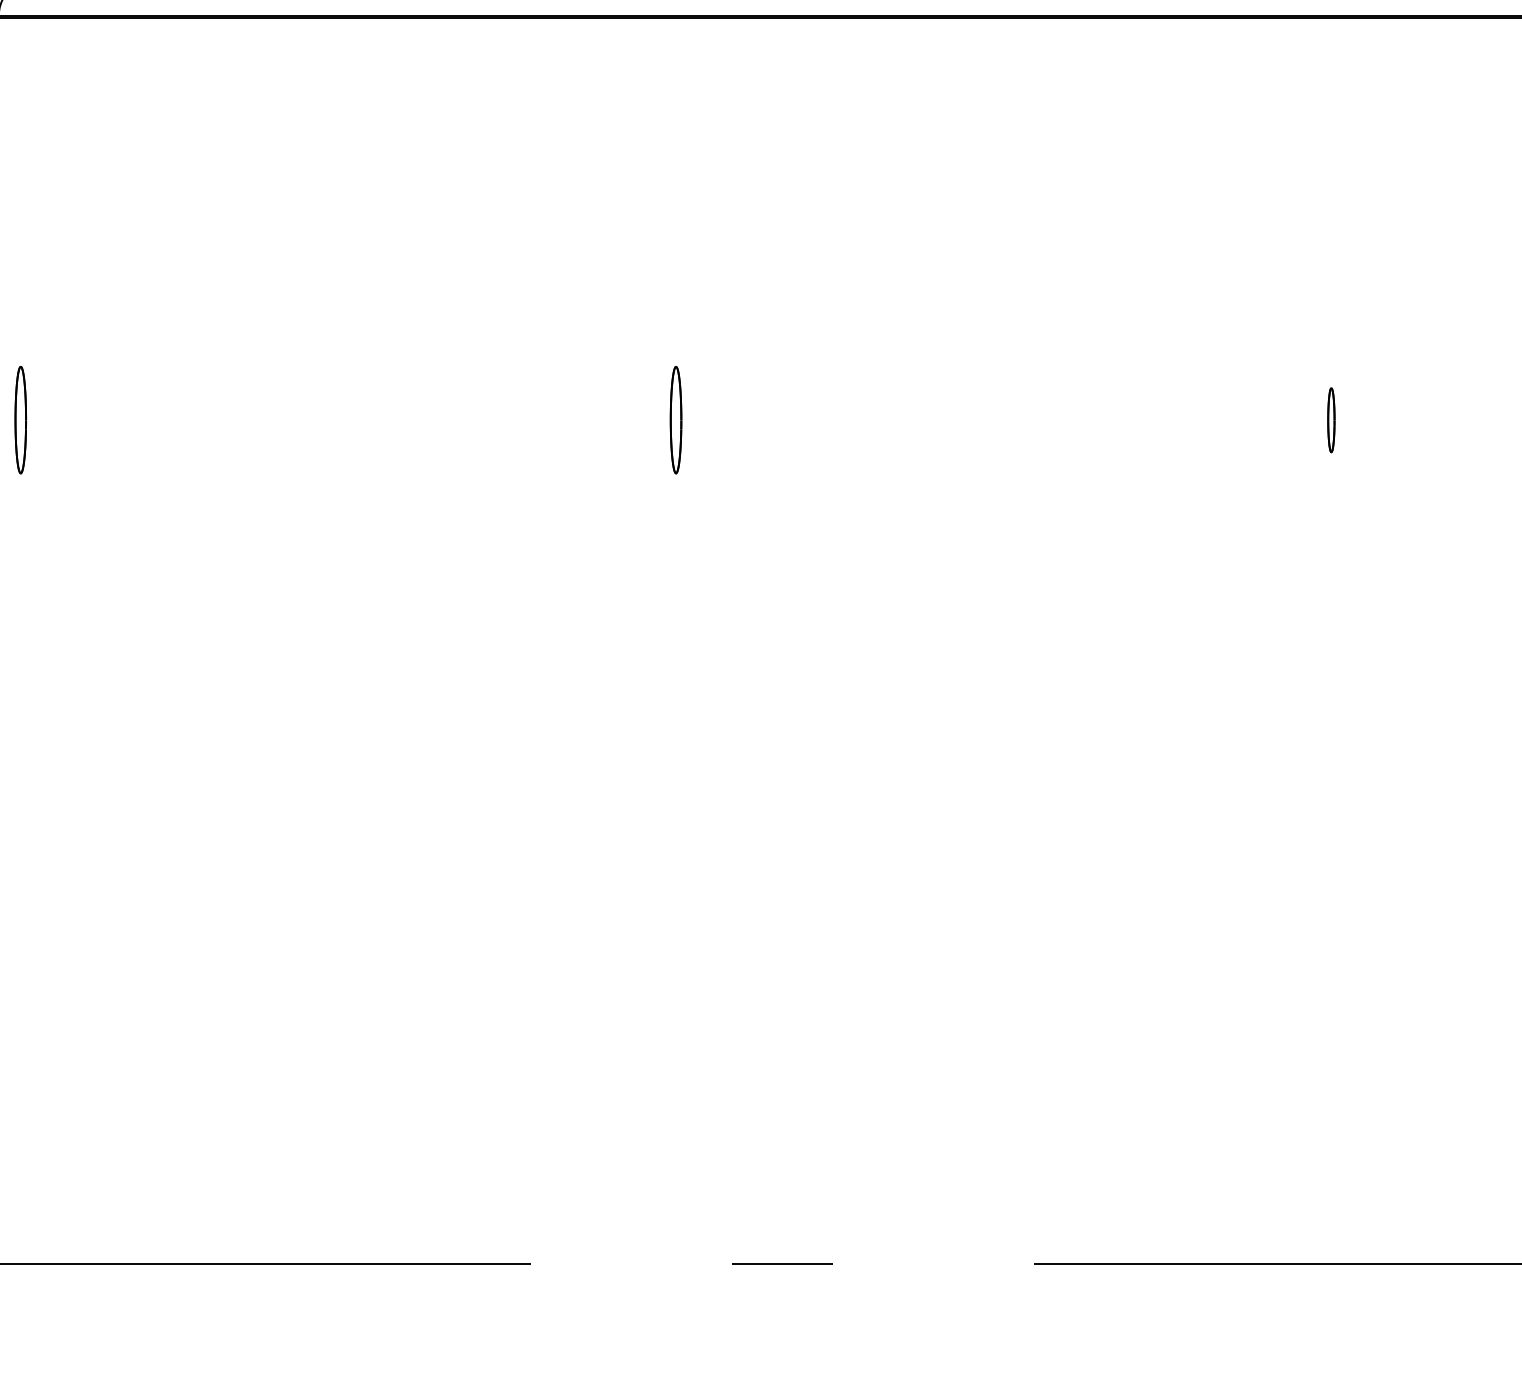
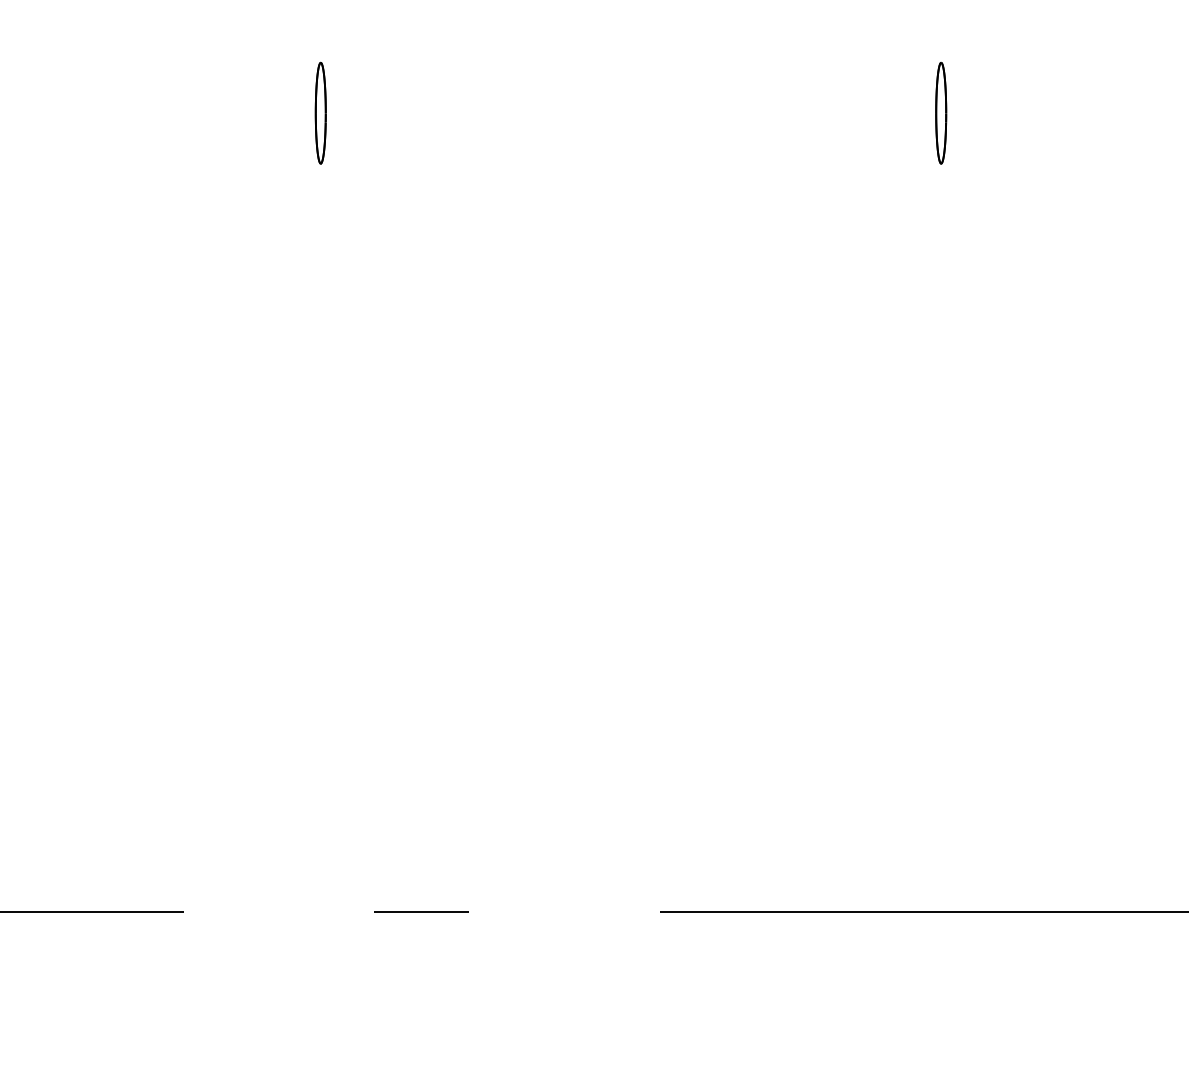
part: (1331, 420) -> (941, 113), size x1.67

